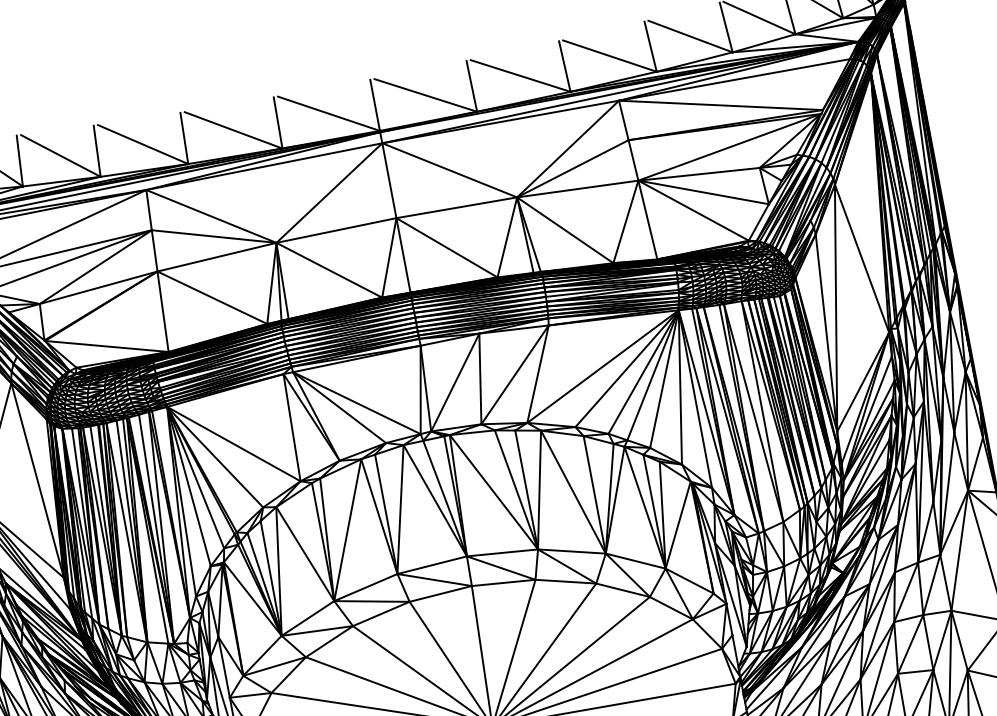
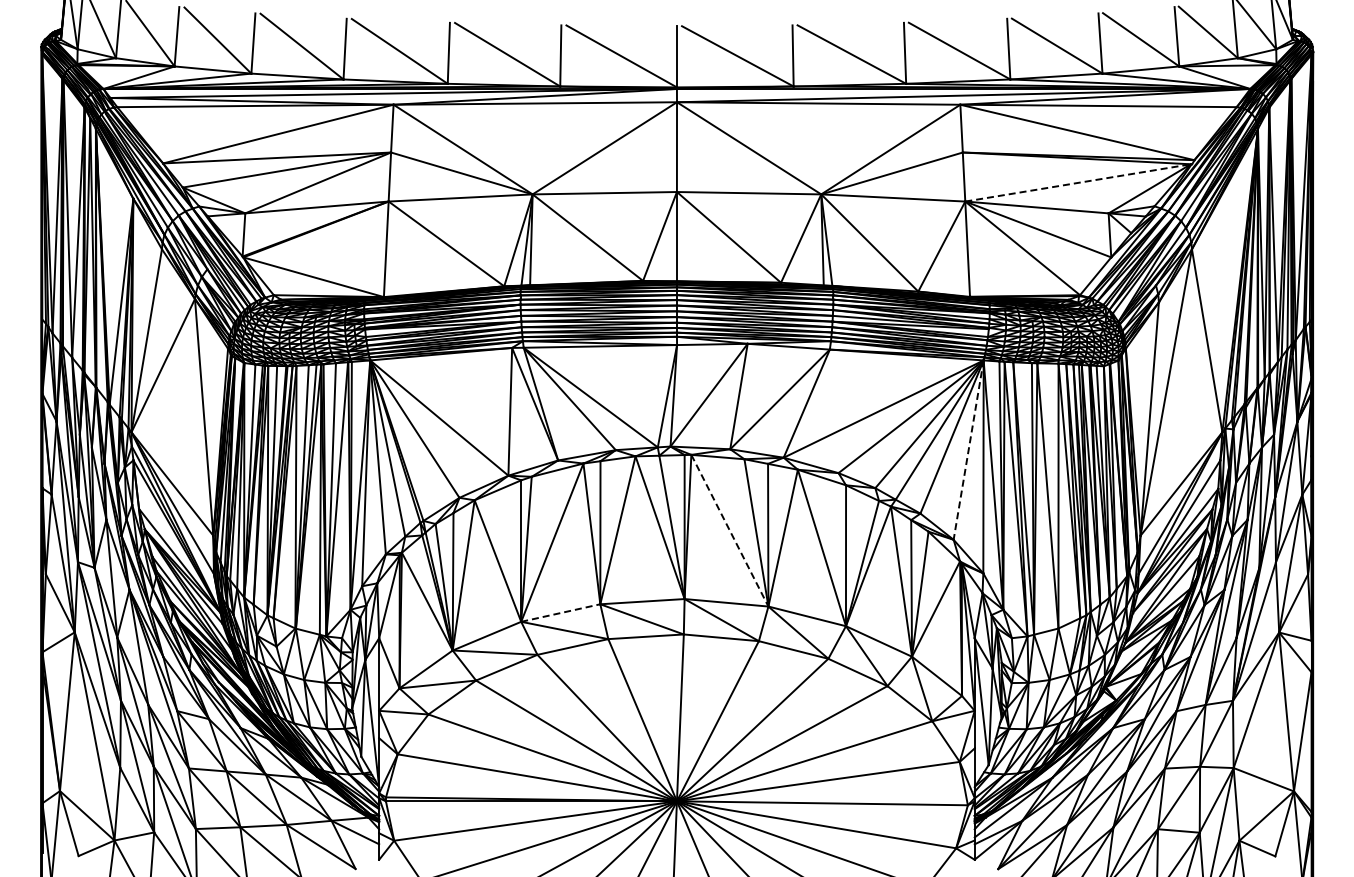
line: (729, 146) -> (1078, 182), solid -> dashed
line: (680, 387) -> (968, 450), solid -> dashed
line: (494, 492) -> (730, 531), solid -> dashed
line: (365, 587) -> (560, 613), solid -> dashed

